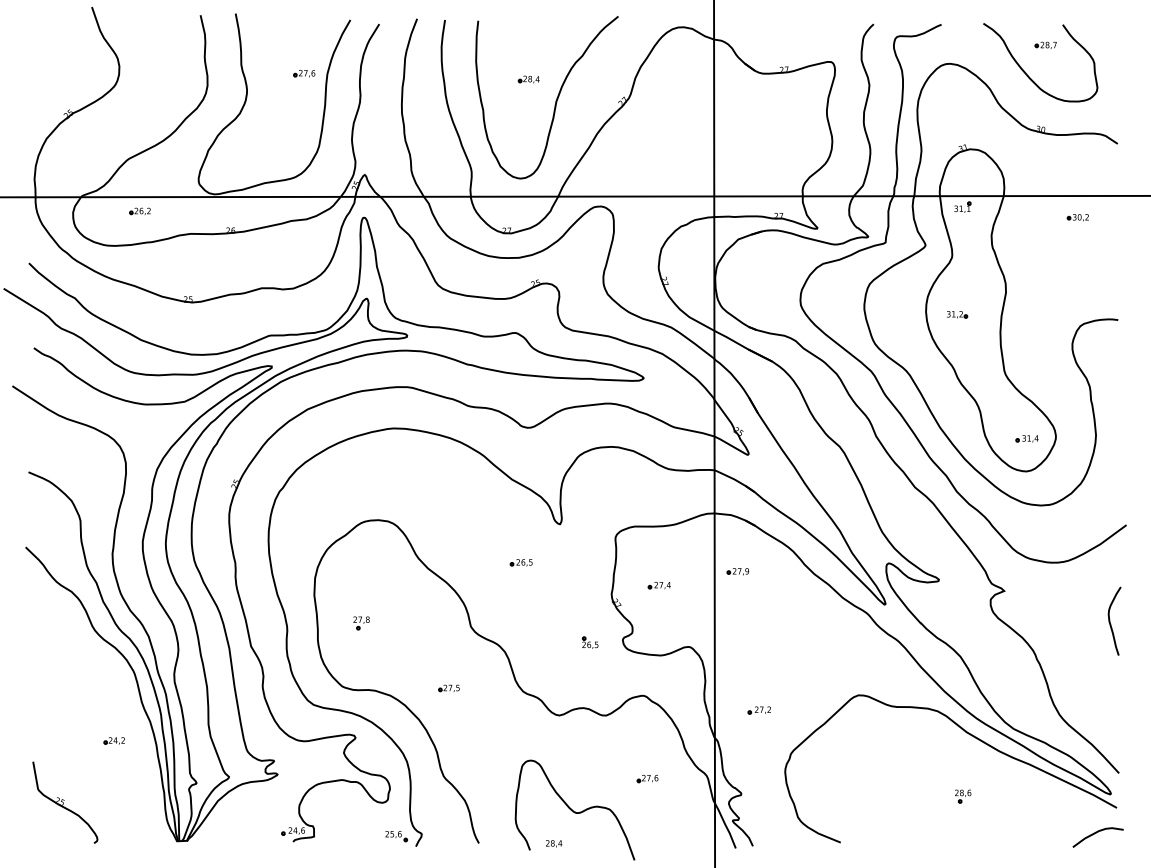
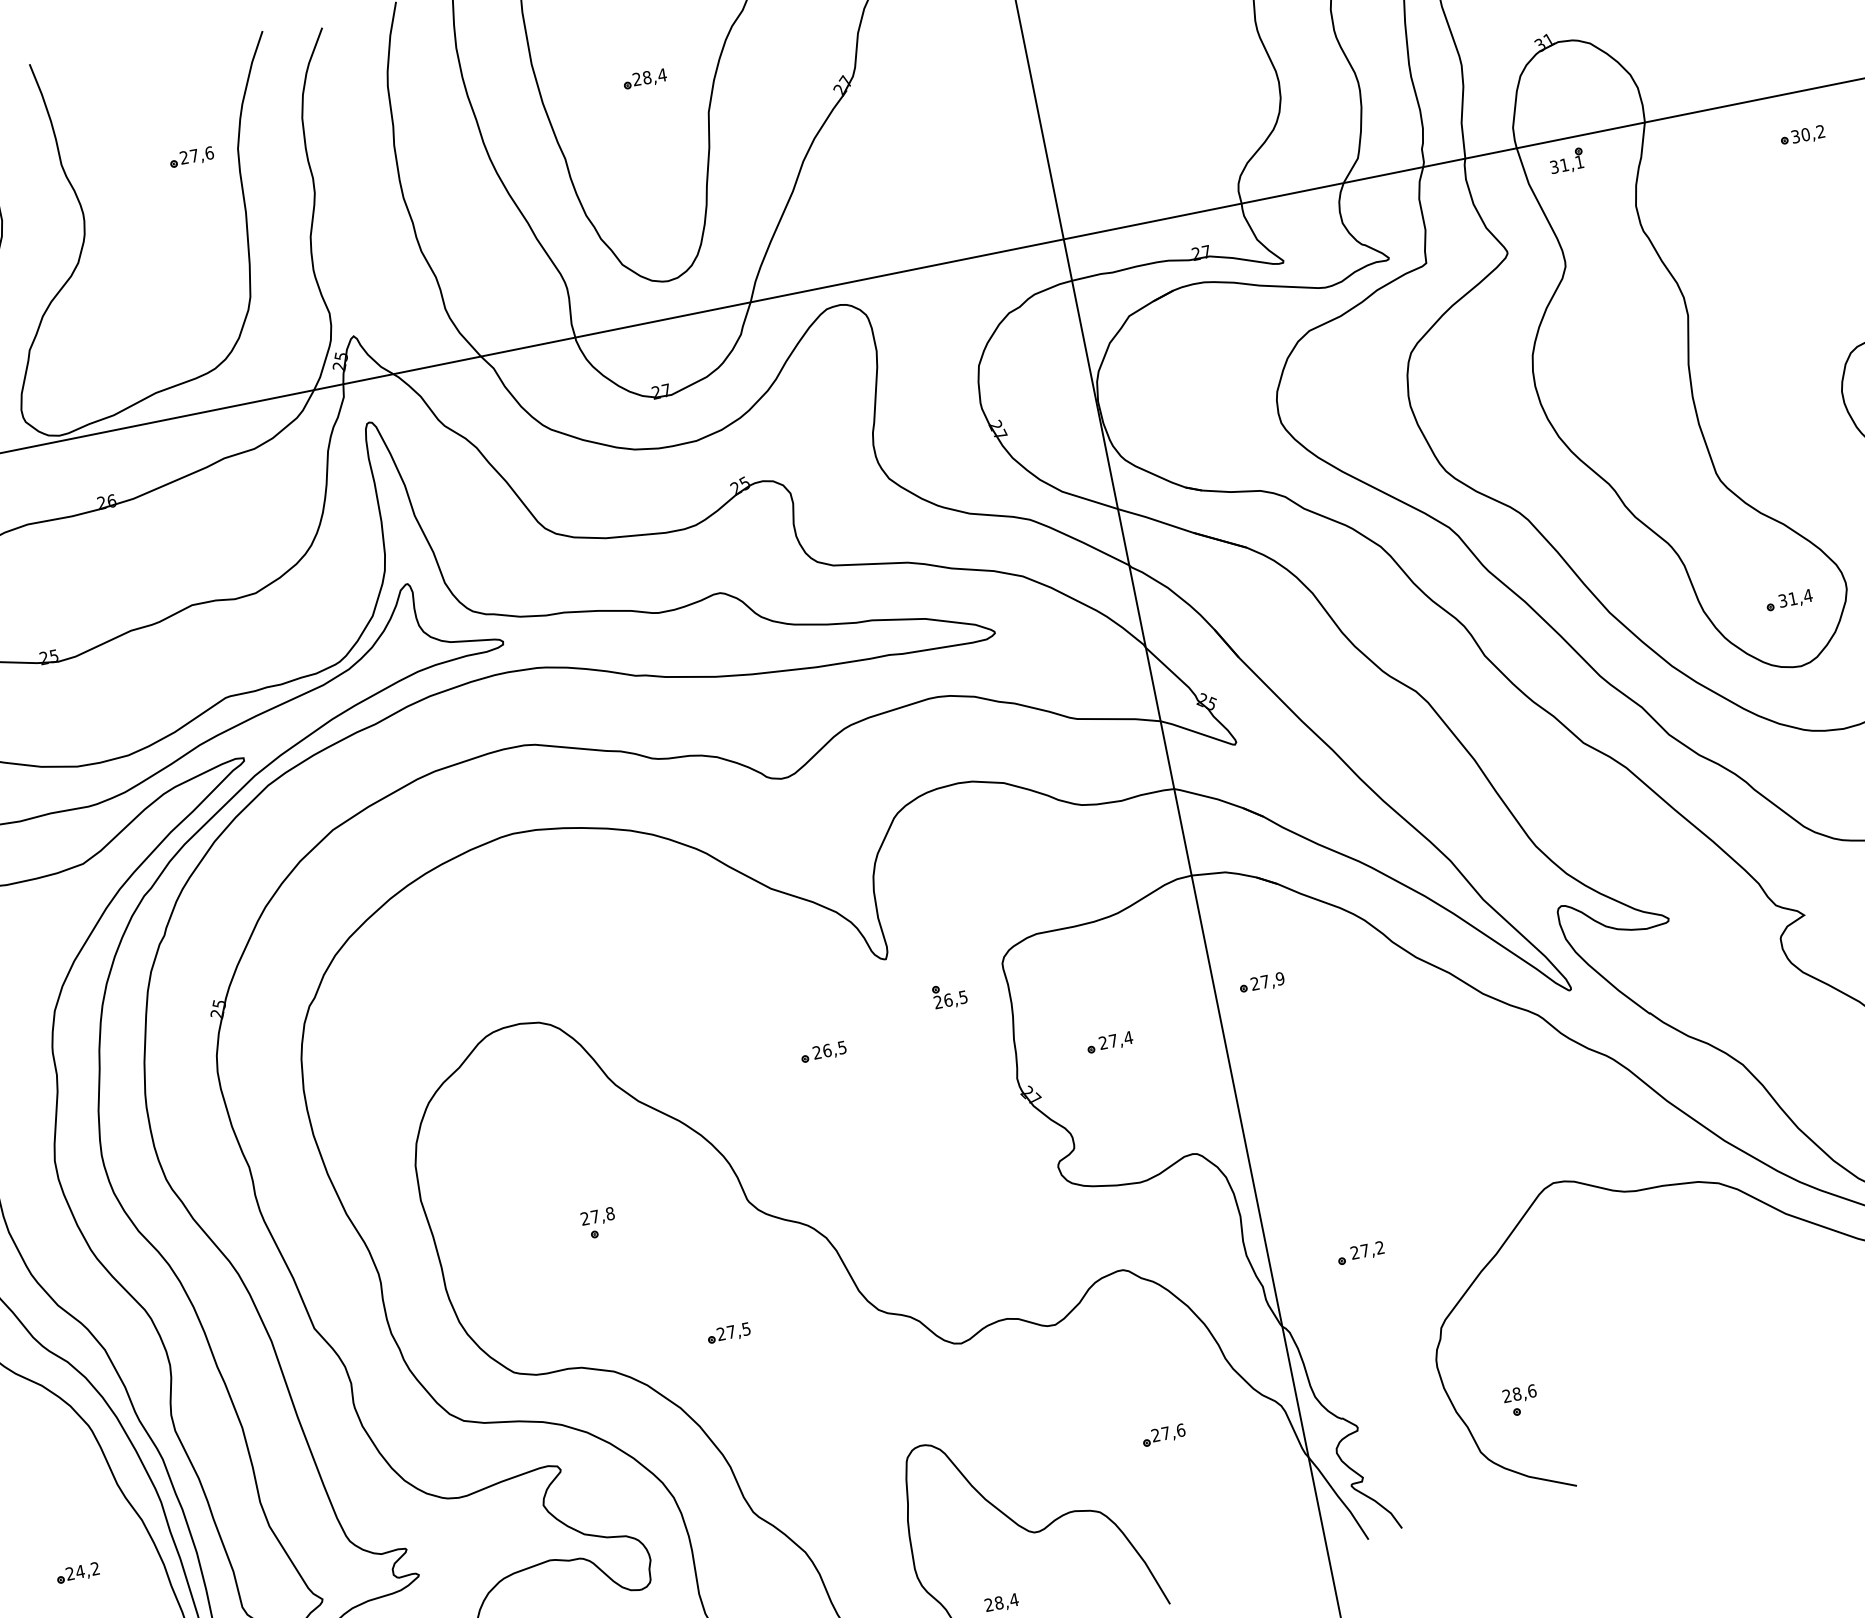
part: (957, 314) -> (1599, 378), removed
part: (361, 623) -> (599, 1223), moved
part: (589, 642) -> (948, 995), moved
part: (963, 796) -> (1521, 1400), moved

